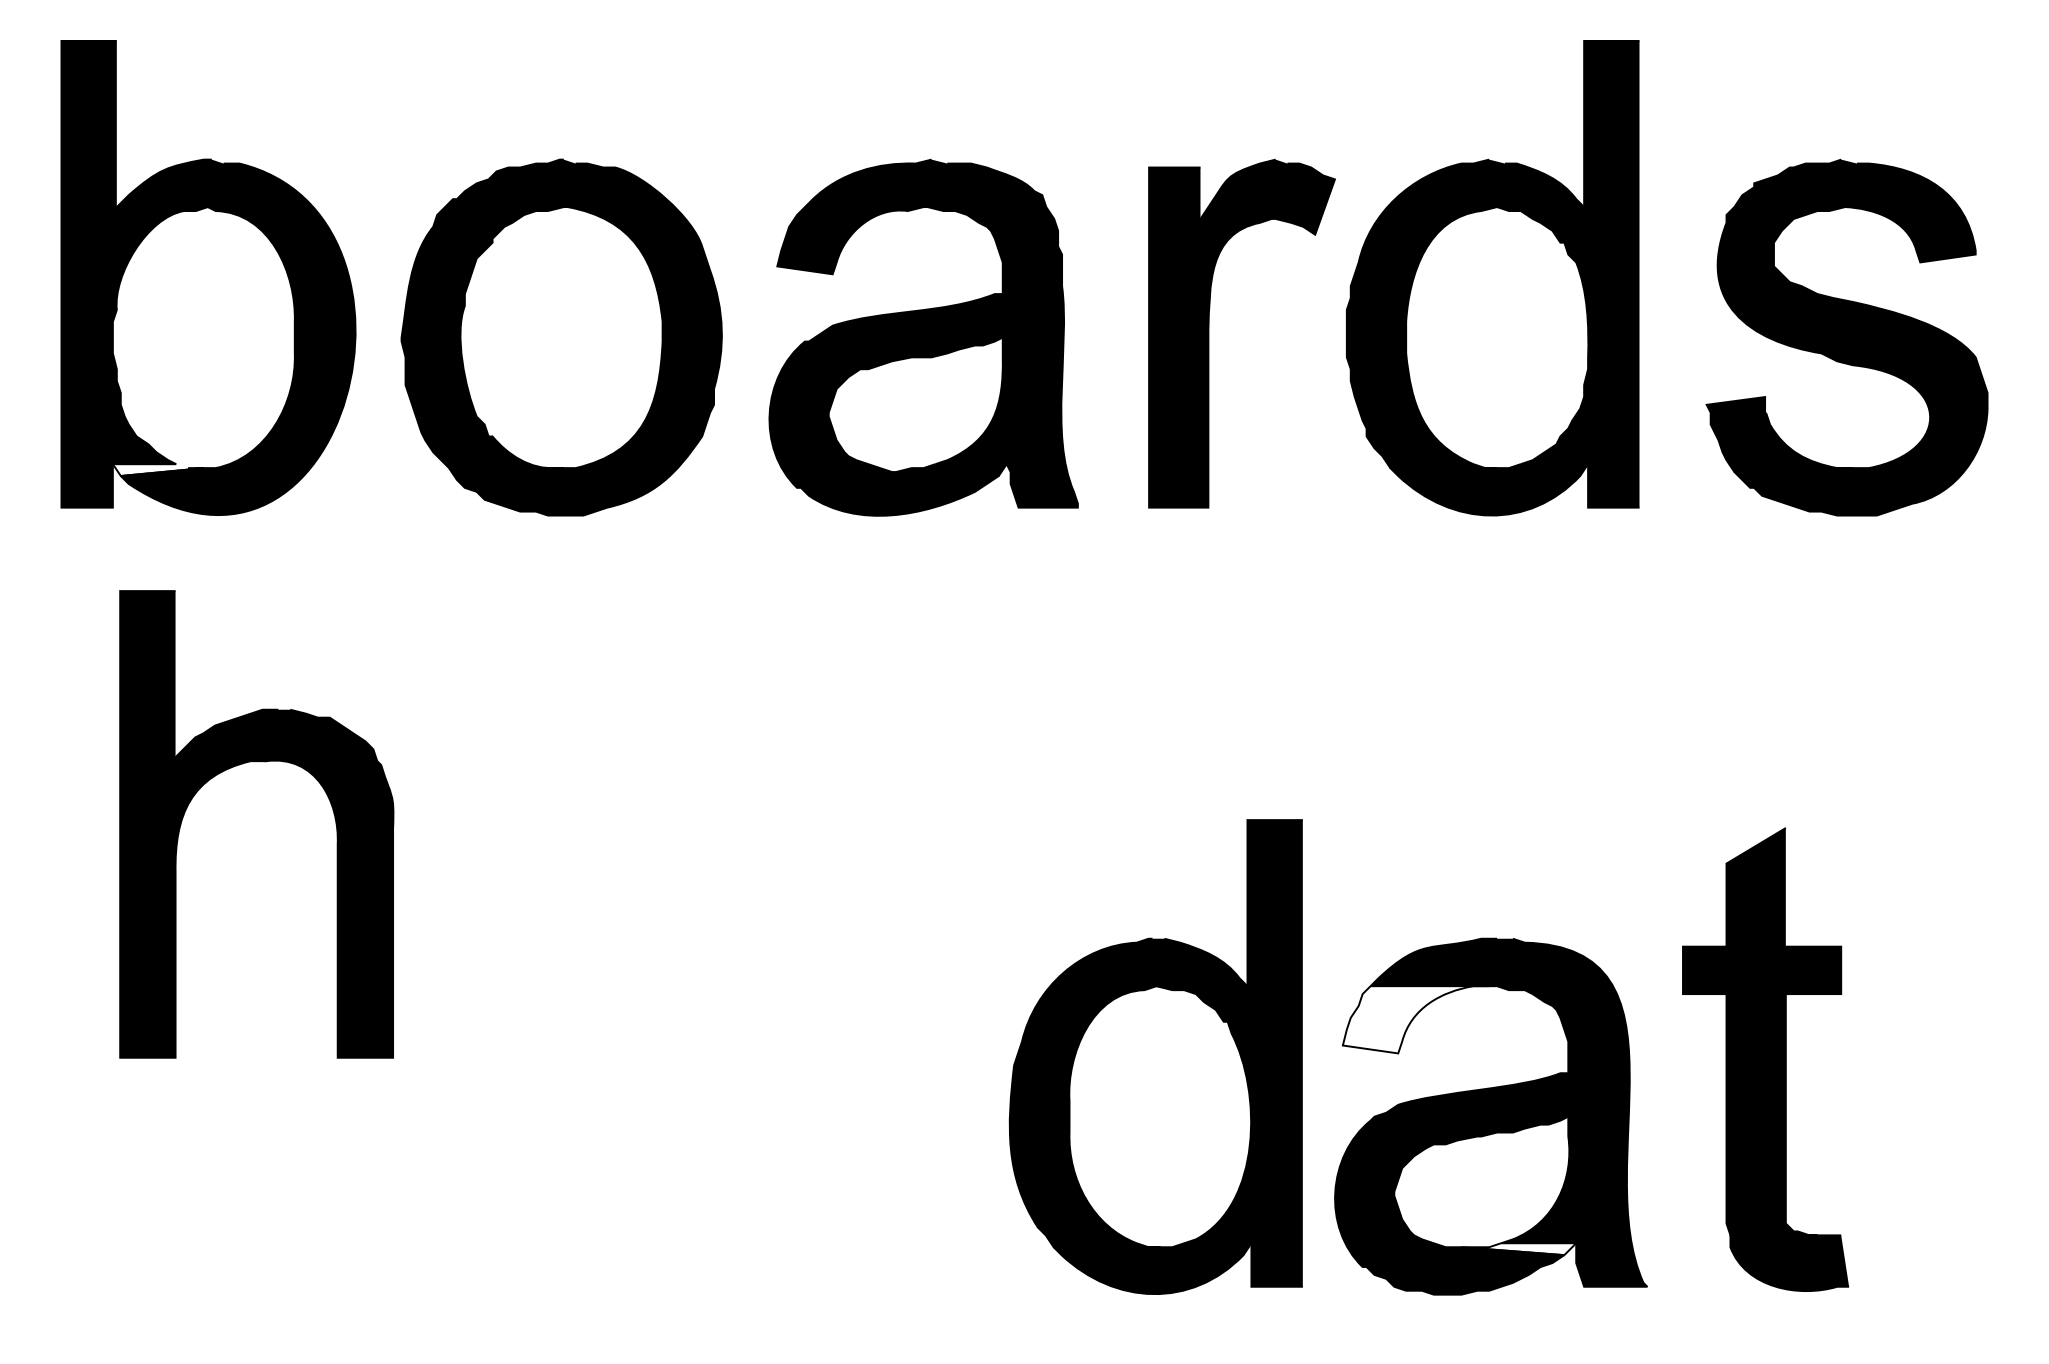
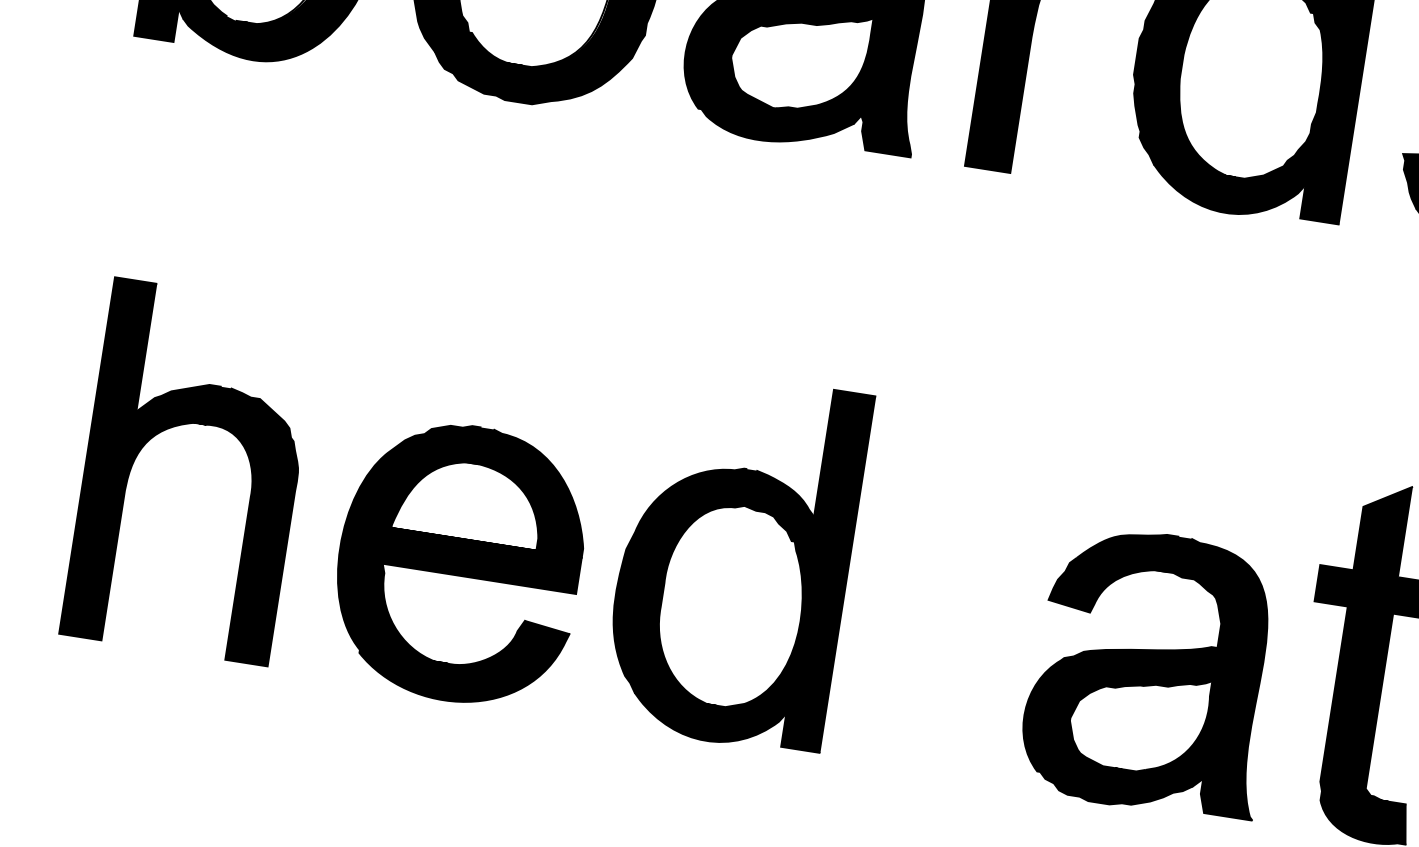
fill: (157, 470) -> (212, 18), added
part: (229, 769) -> (177, 426), moved
fill: (1415, 1019) -> (1107, 588), added
part: (1155, 1056) -> (735, 559), moved
part: (582, 1116) -> (459, 563), added
fill: (1518, 1249) -> (1158, 776), added

